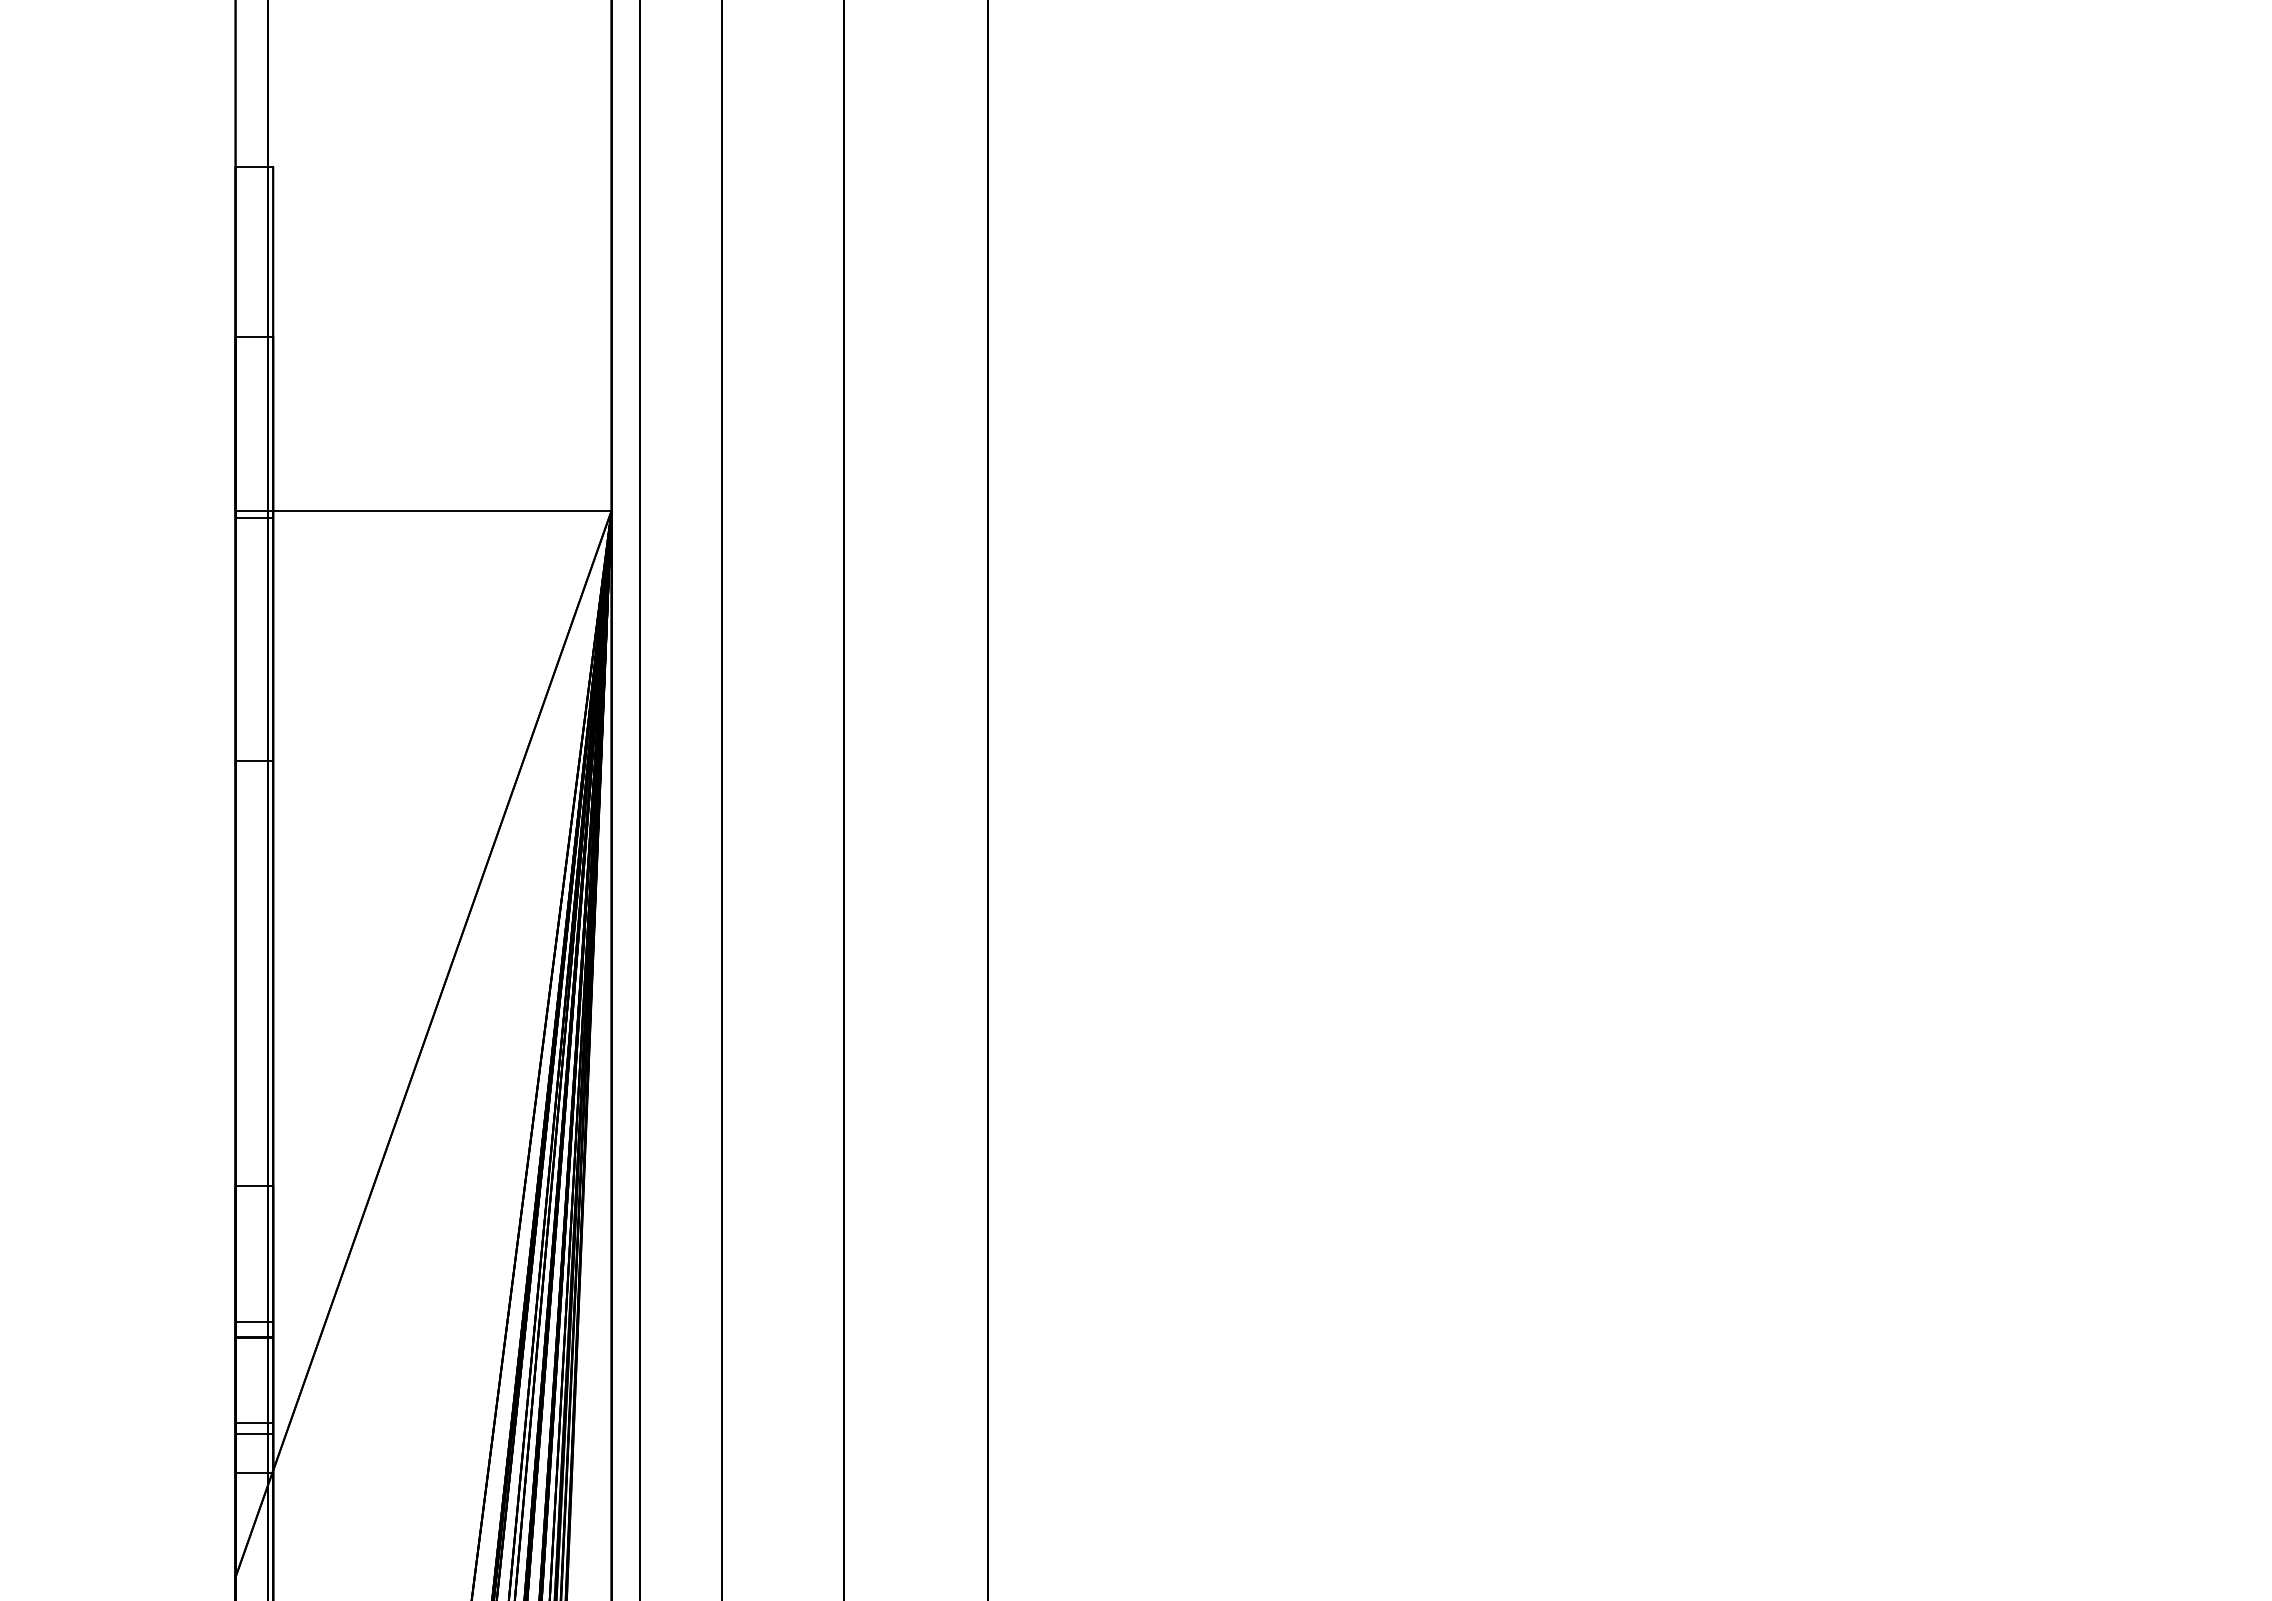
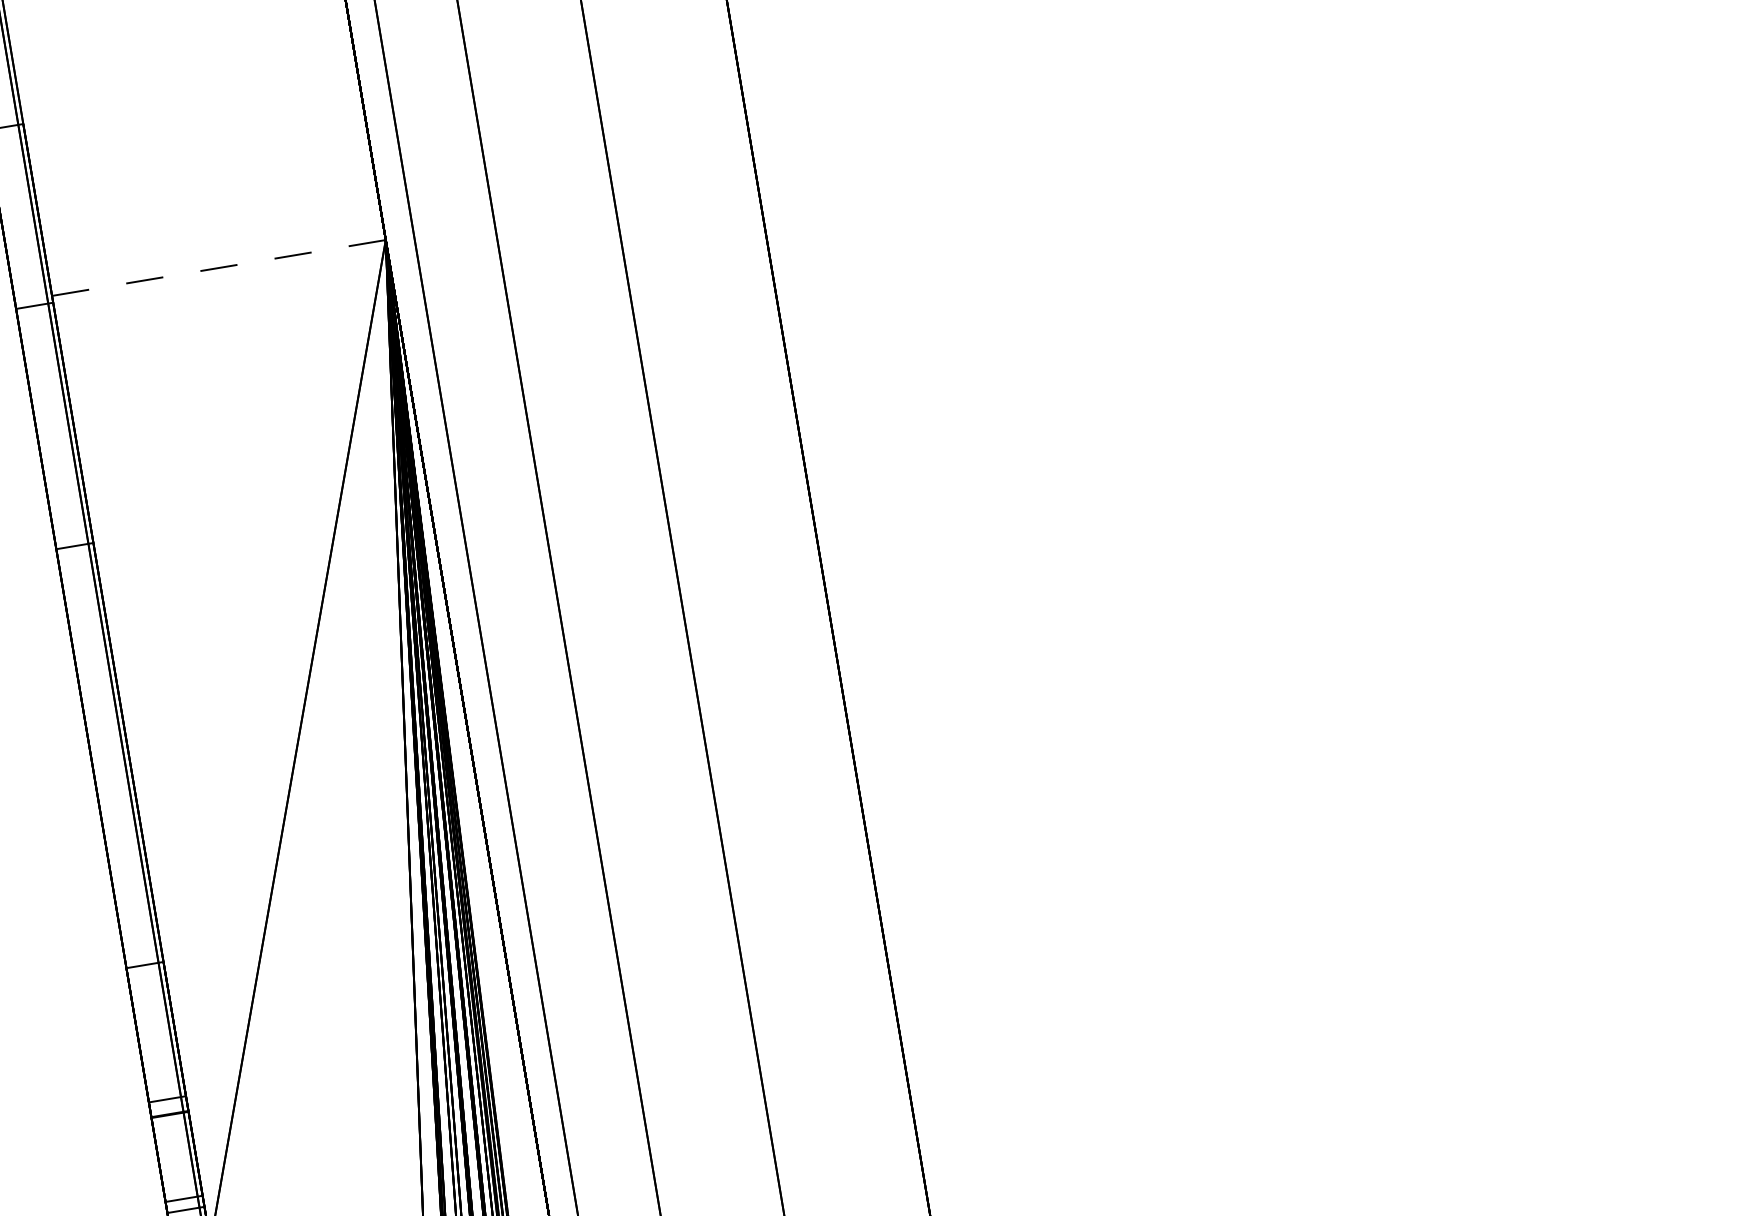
line: (423, 510) -> (200, 270), solid -> dashed

